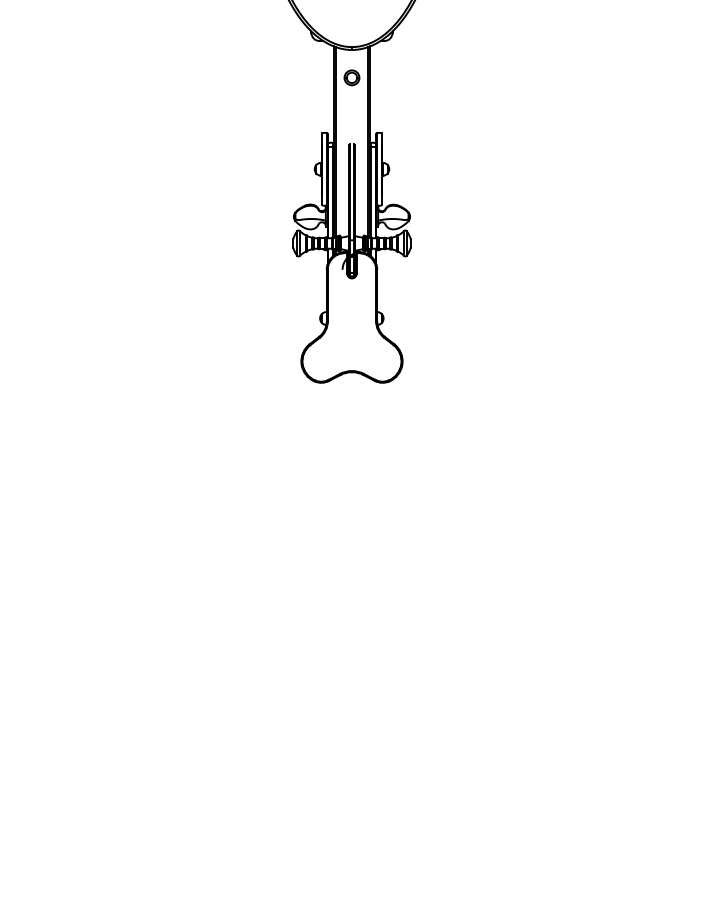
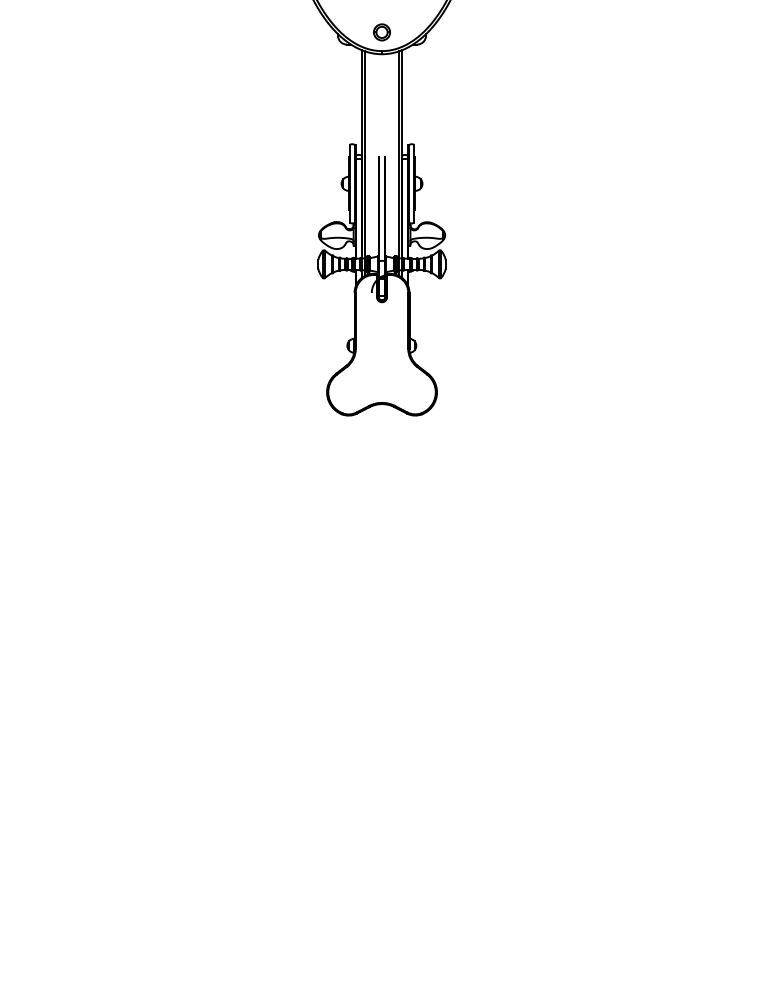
part: (351, 77) -> (381, 32), moved

